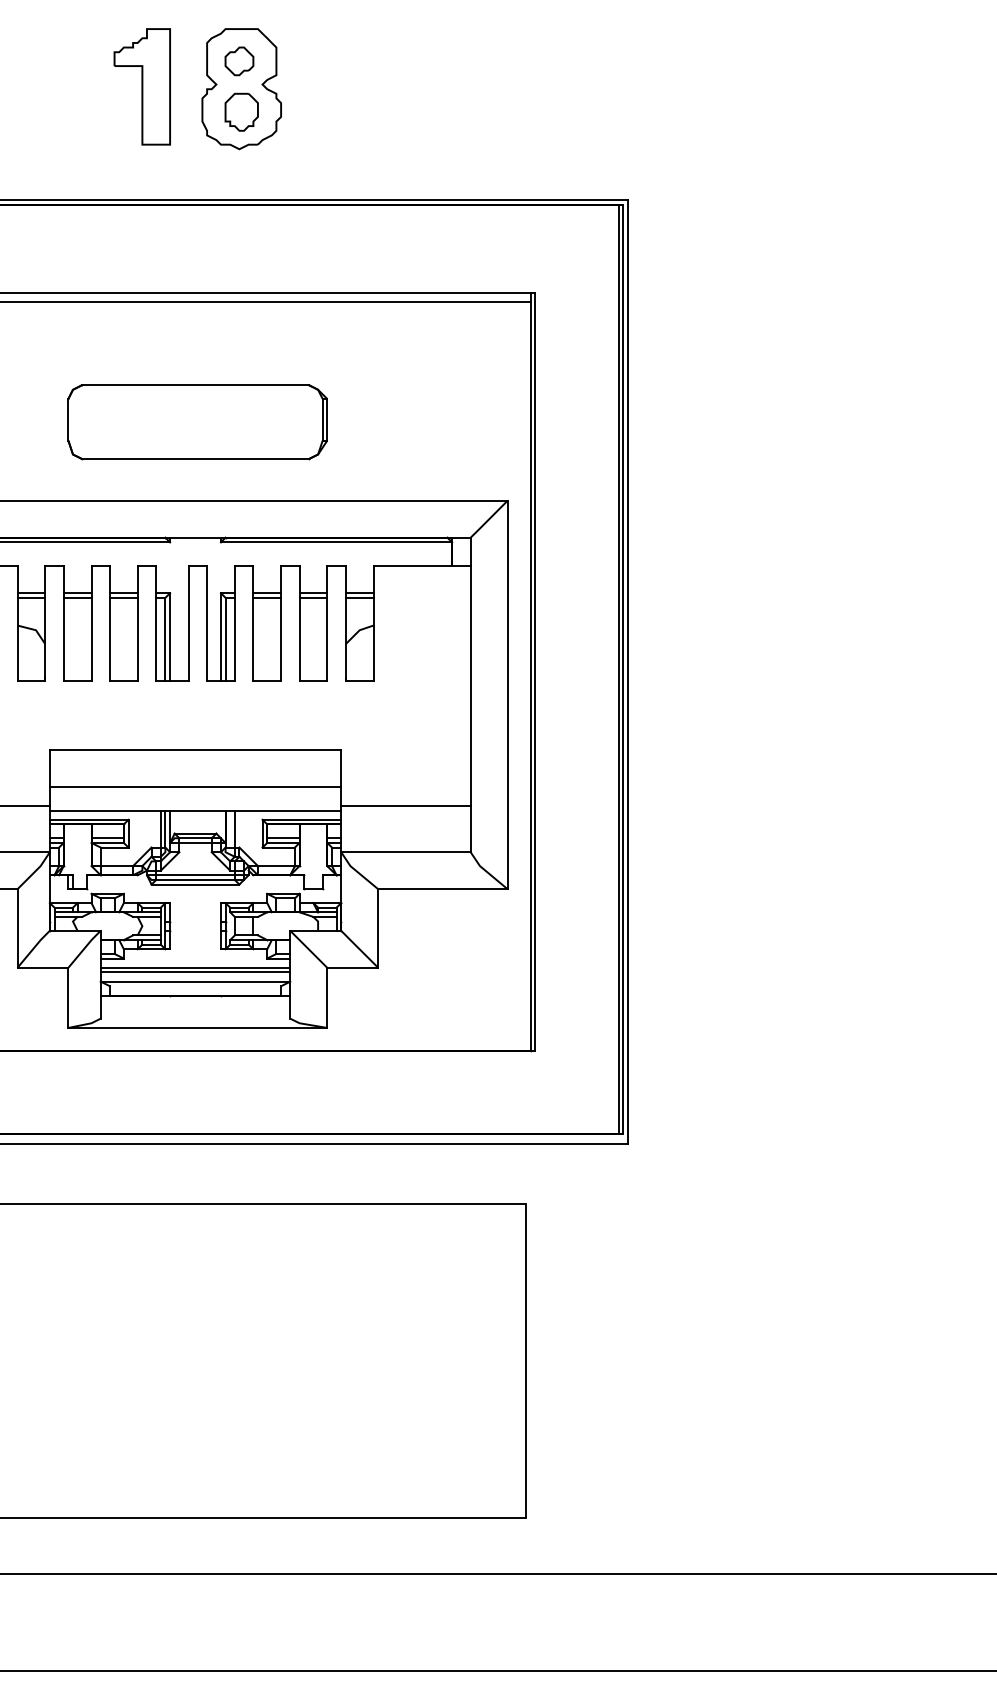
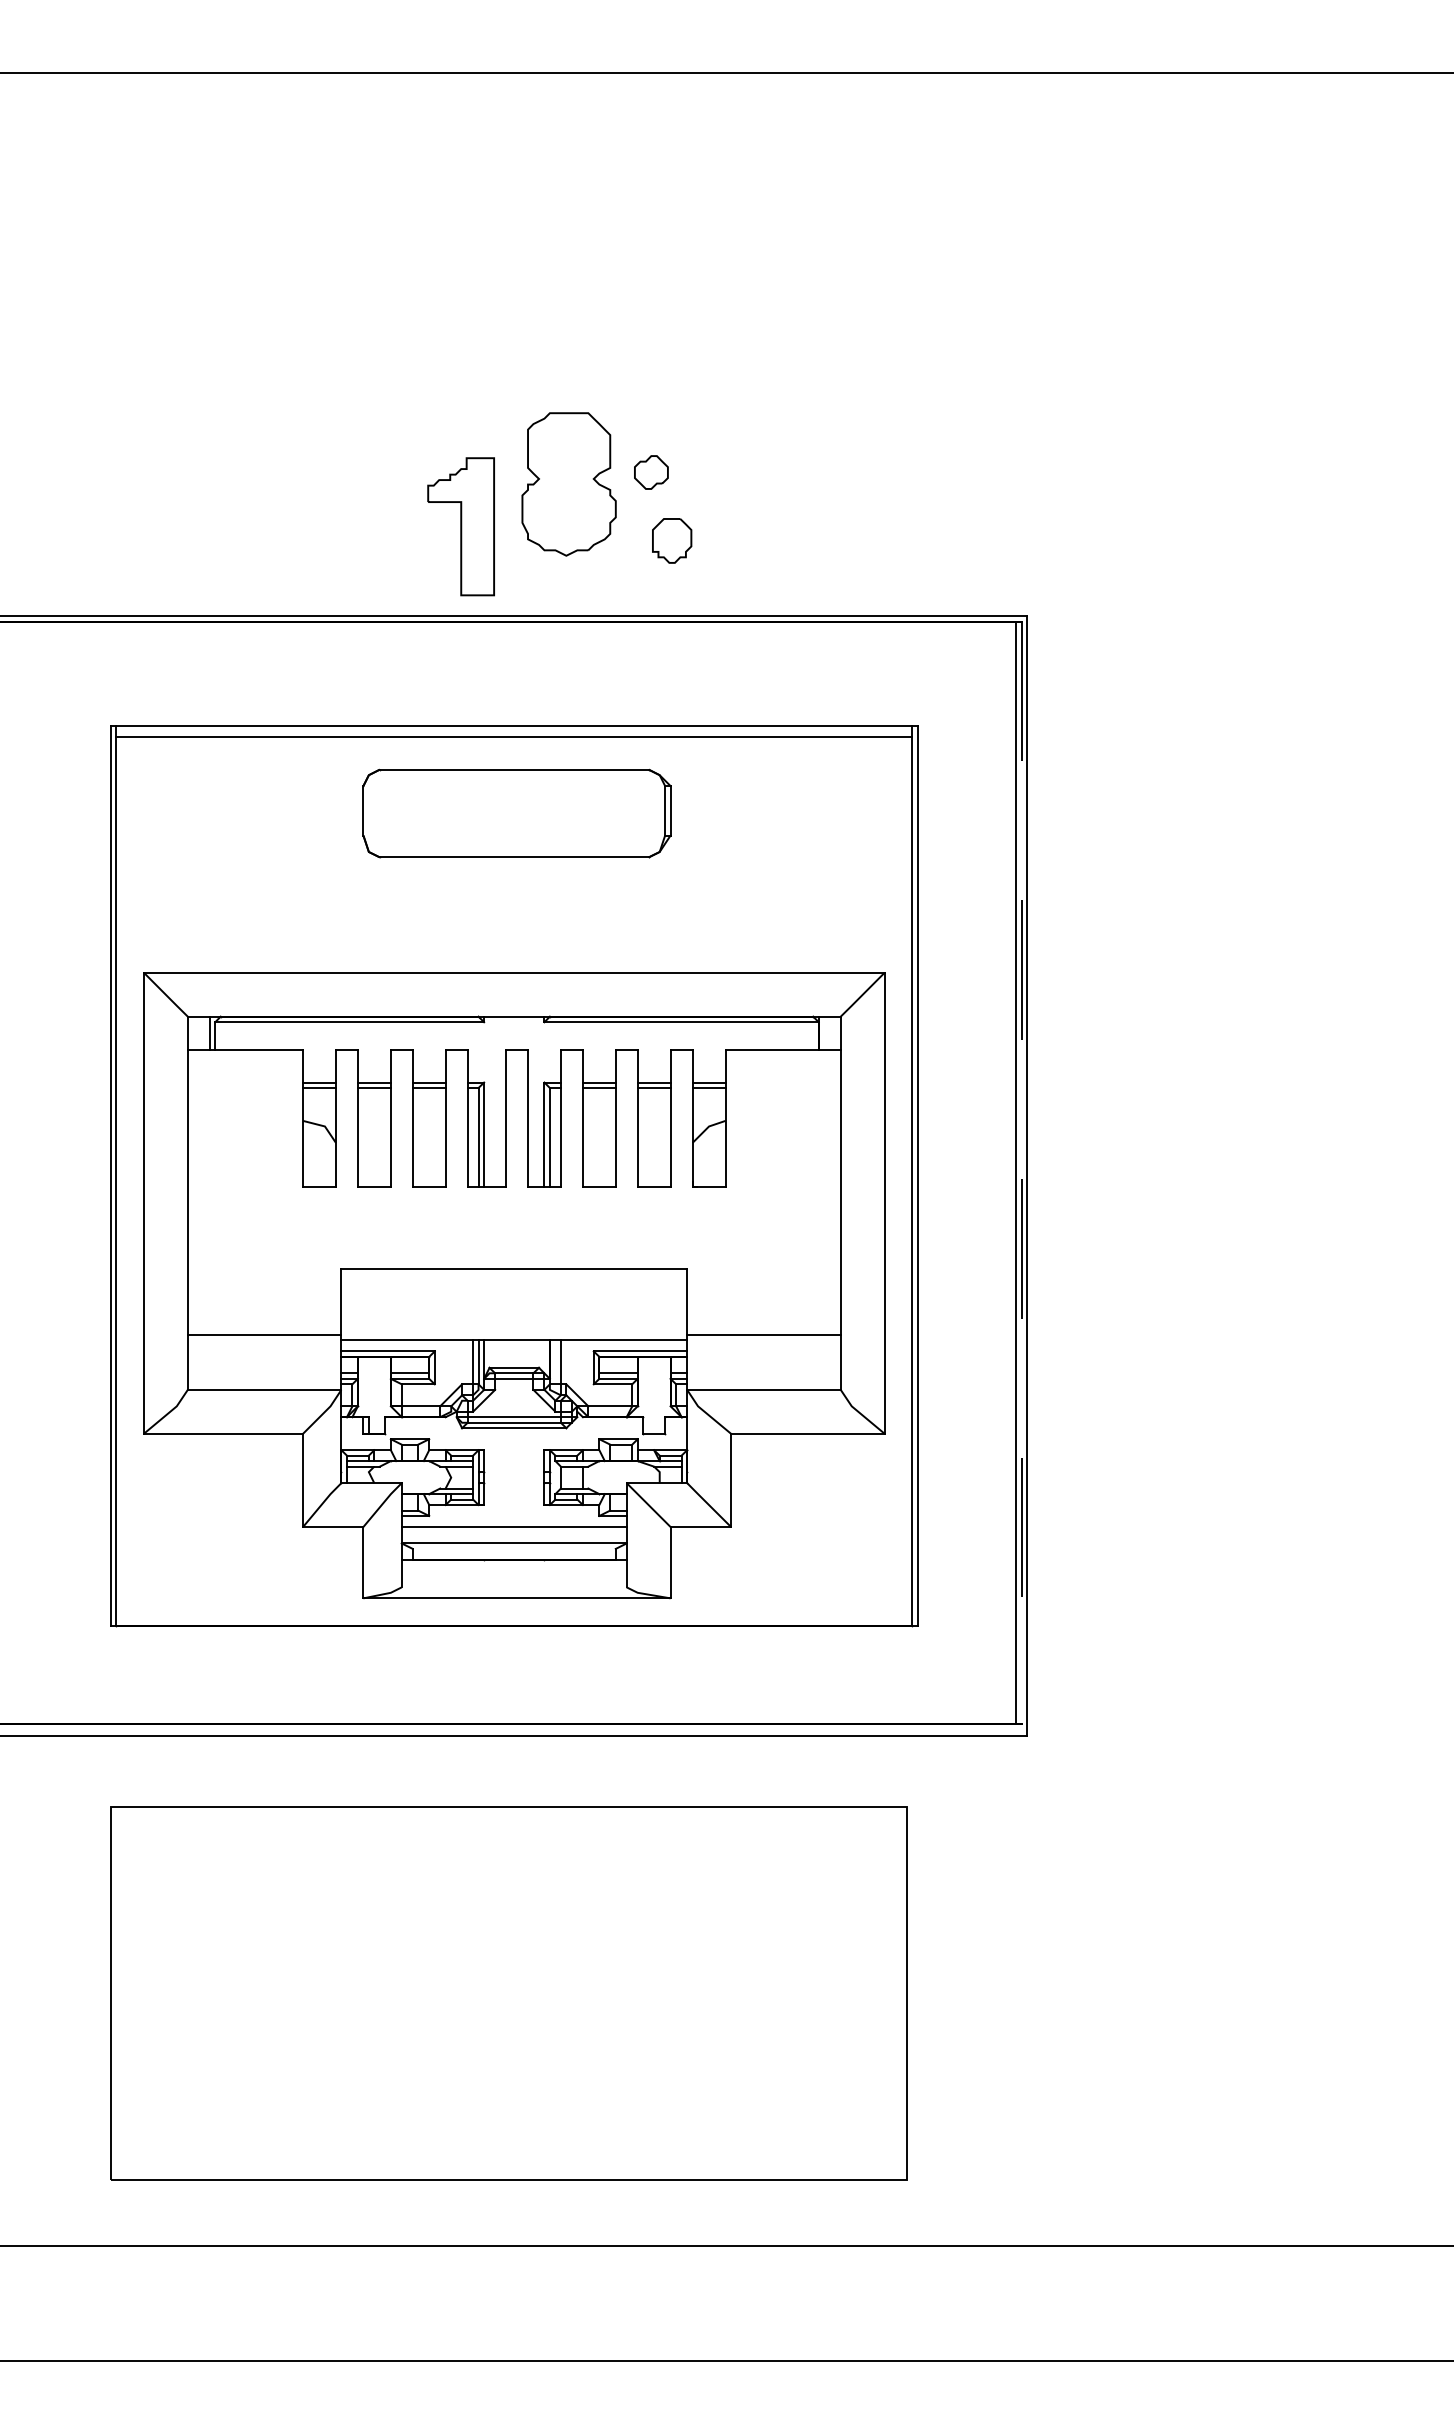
part: (239, 61) -> (651, 472), moved
part: (141, 86) -> (460, 526), moved
part: (242, 111) -> (672, 540), moved
part: (197, 422) -> (516, 813), moved
line: (623, 669) -> (1021, 1173), solid -> dashed
line: (195, 787) -> (514, 1312), removed
line: (194, 972) -> (513, 1532), removed

